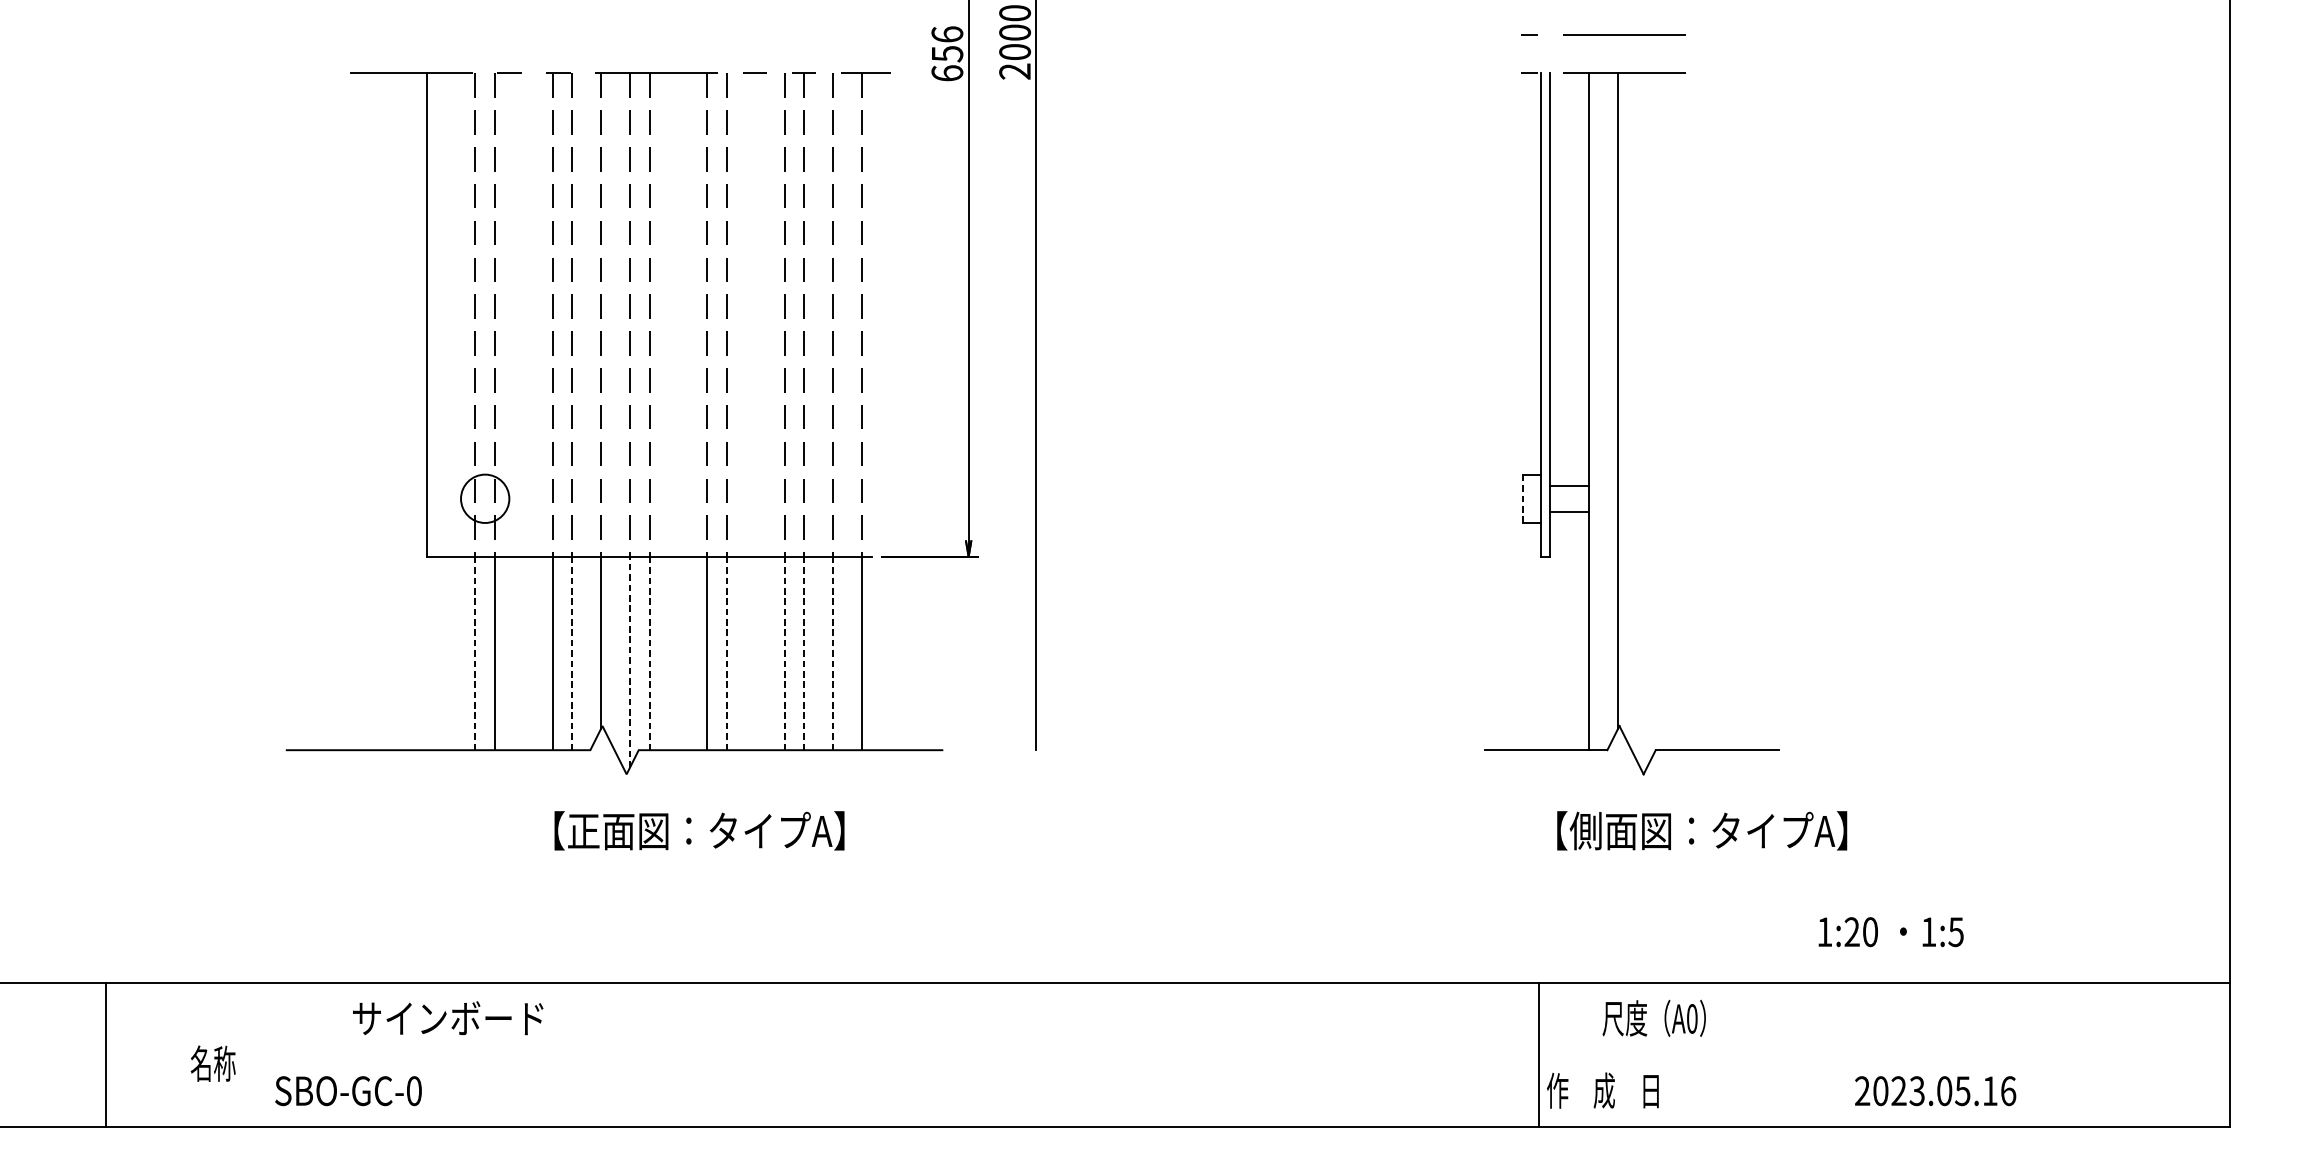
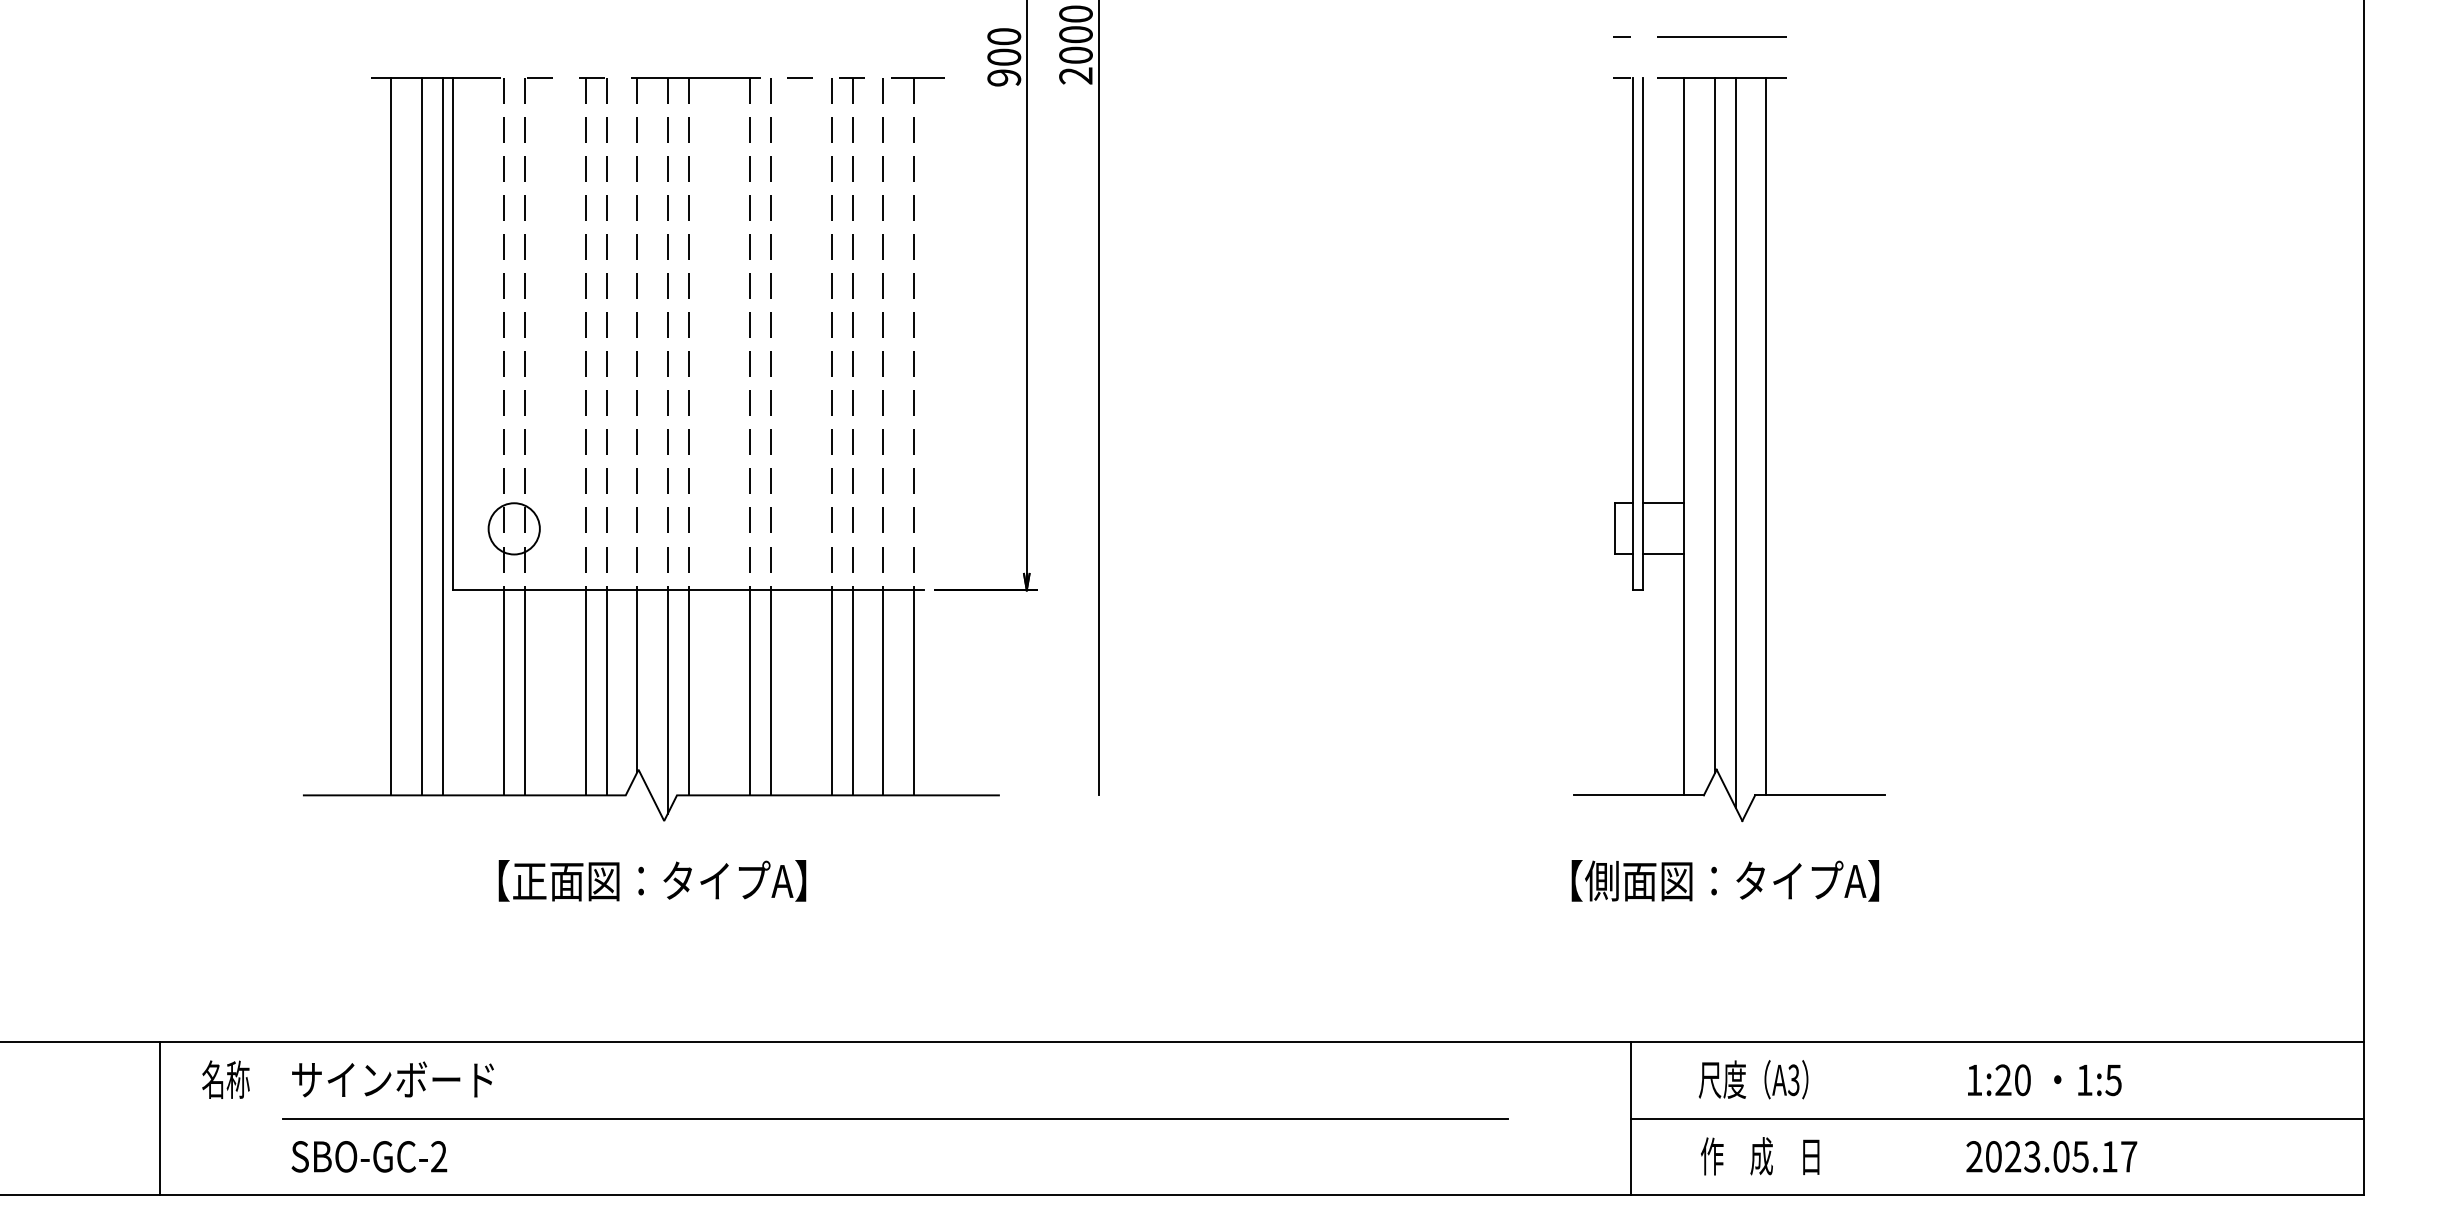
text: (947, 54) -> (1004, 57), 656 -> 900
line: (369, 411) -> (391, 436), added
line: (397, 411) -> (421, 436), added
line: (417, 411) -> (442, 436), added
line: (1666, 411) -> (1766, 436), added
line: (1637, 417) -> (1735, 442), added
line: (1569, 486) -> (1663, 554), moved
line: (1523, 498) -> (1614, 528), dashed -> solid
line: (1569, 512) -> (1663, 503), moved
line: (475, 653) -> (503, 692), dashed -> solid
line: (784, 653) -> (831, 692), dashed -> solid
line: (572, 654) -> (606, 693), dashed -> solid
line: (649, 654) -> (688, 693), dashed -> solid
line: (726, 654) -> (770, 693), dashed -> solid
line: (804, 654) -> (852, 693), dashed -> solid
line: (833, 654) -> (883, 693), dashed -> solid
line: (629, 662) -> (667, 702), dashed -> solid
text: (699, 830) -> (652, 880), moved
text: (1702, 830) -> (1725, 880), moved
text: (1890, 932) -> (2044, 1080), moved
text: (447, 1018) -> (392, 1079), moved
text: (1691, 1018) -> (1793, 1079), A0 -> A3
line: (106, 1055) -> (160, 1118), moved
line: (844, 1055) -> (895, 1118), added
line: (1884, 1055) -> (1997, 1118), added
text: (212, 1063) -> (225, 1079), moved
text: (414, 1090) -> (439, 1156), SBO-GC-0 -> SBO-GC-2
text: (1603, 1090) -> (1760, 1156), moved
text: (2008, 1090) -> (2129, 1156), 2023.05.16 -> 2023.05.17

